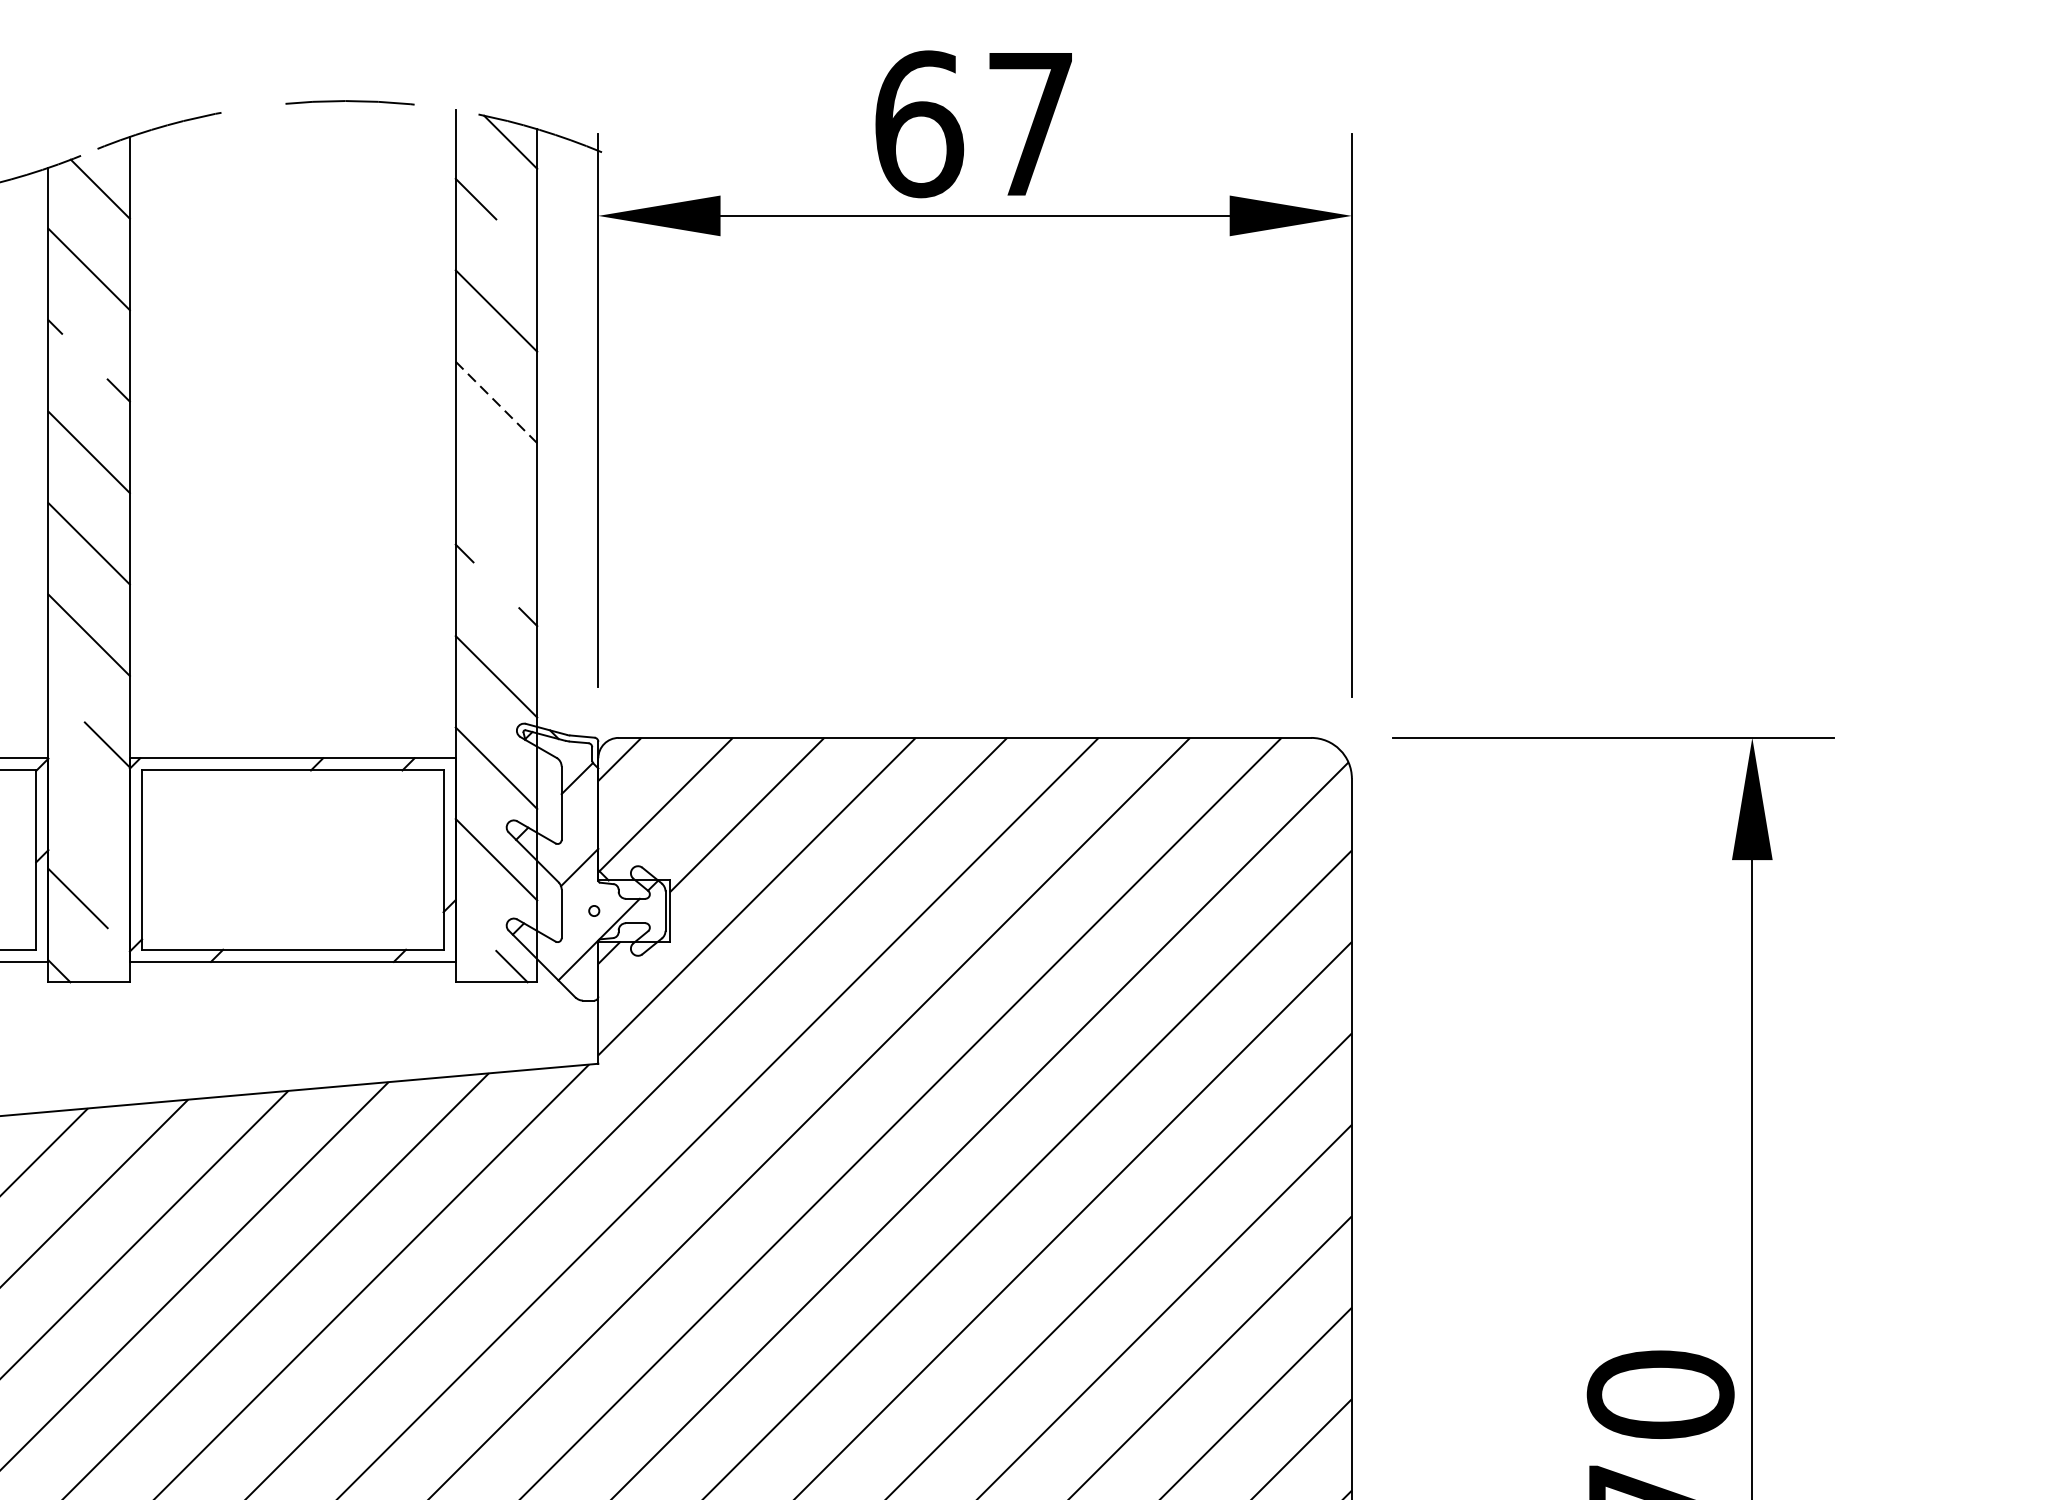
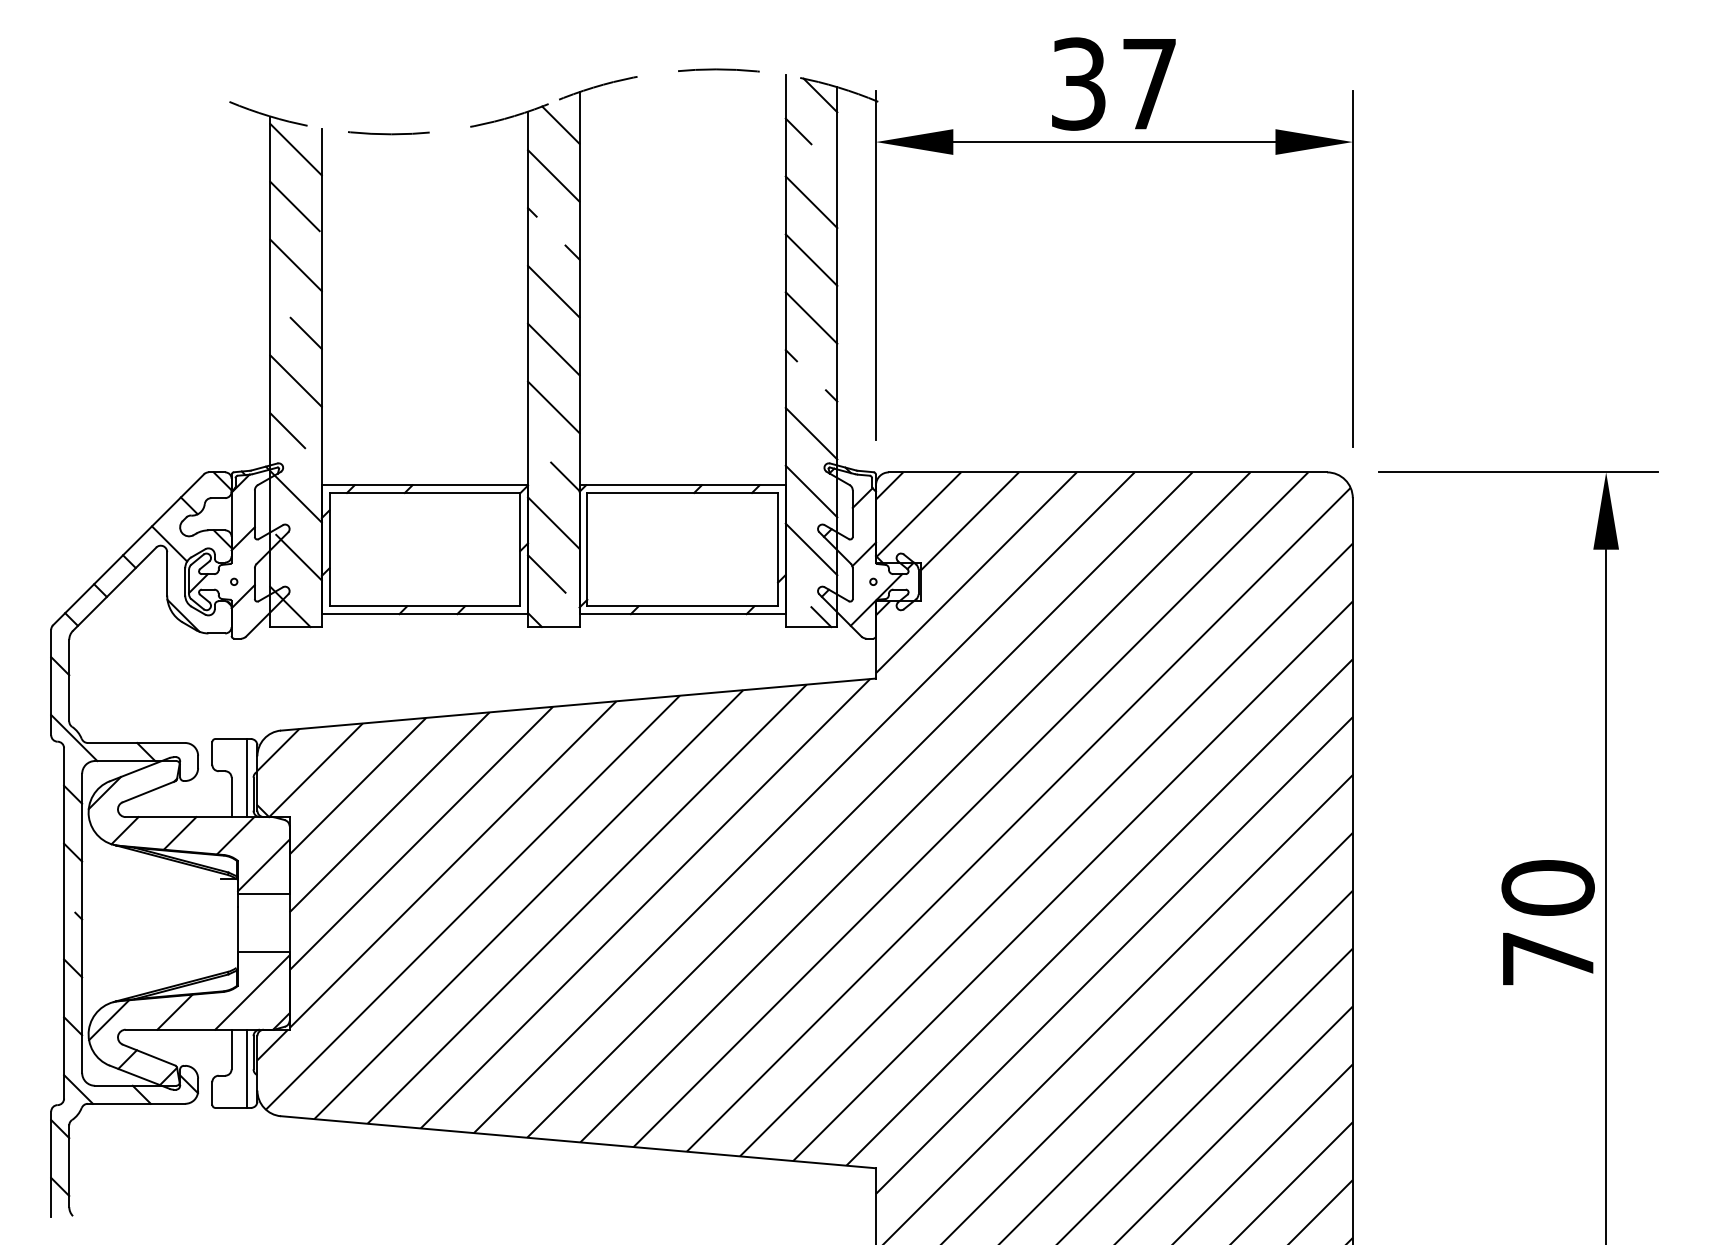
text: (919, 123) -> (1079, 83), 67 -> 37
line: (496, 401) -> (811, 259), dashed -> solid
line: (496, 493) -> (811, 317), added
line: (88, 817) -> (553, 522), added

